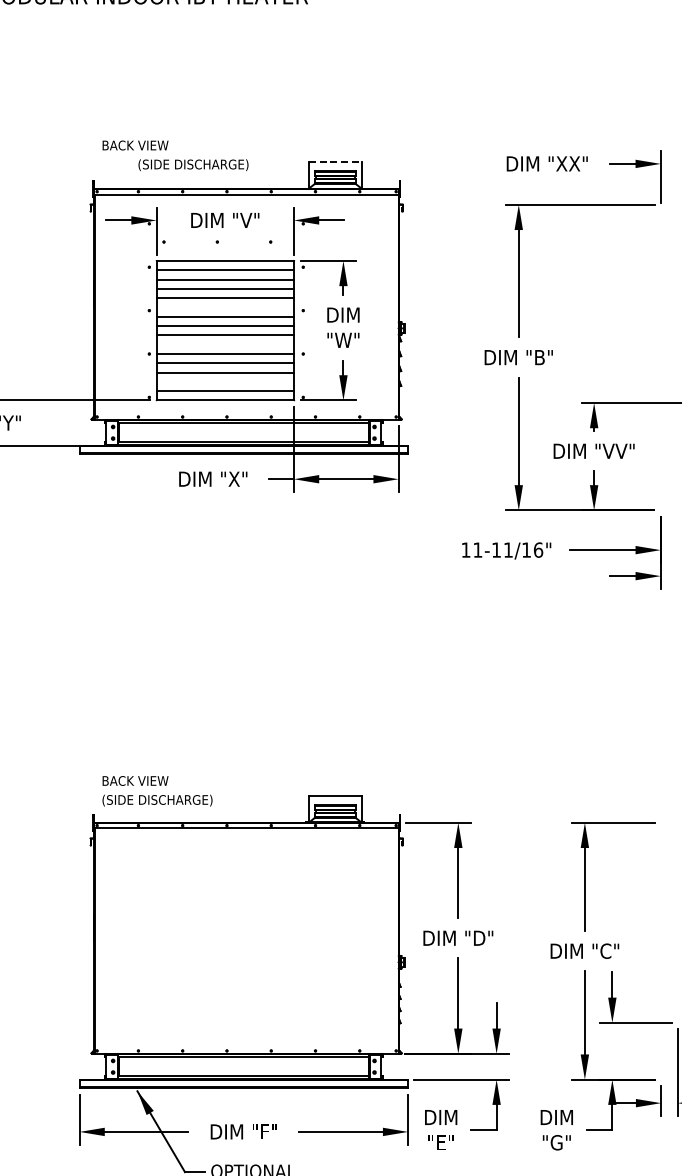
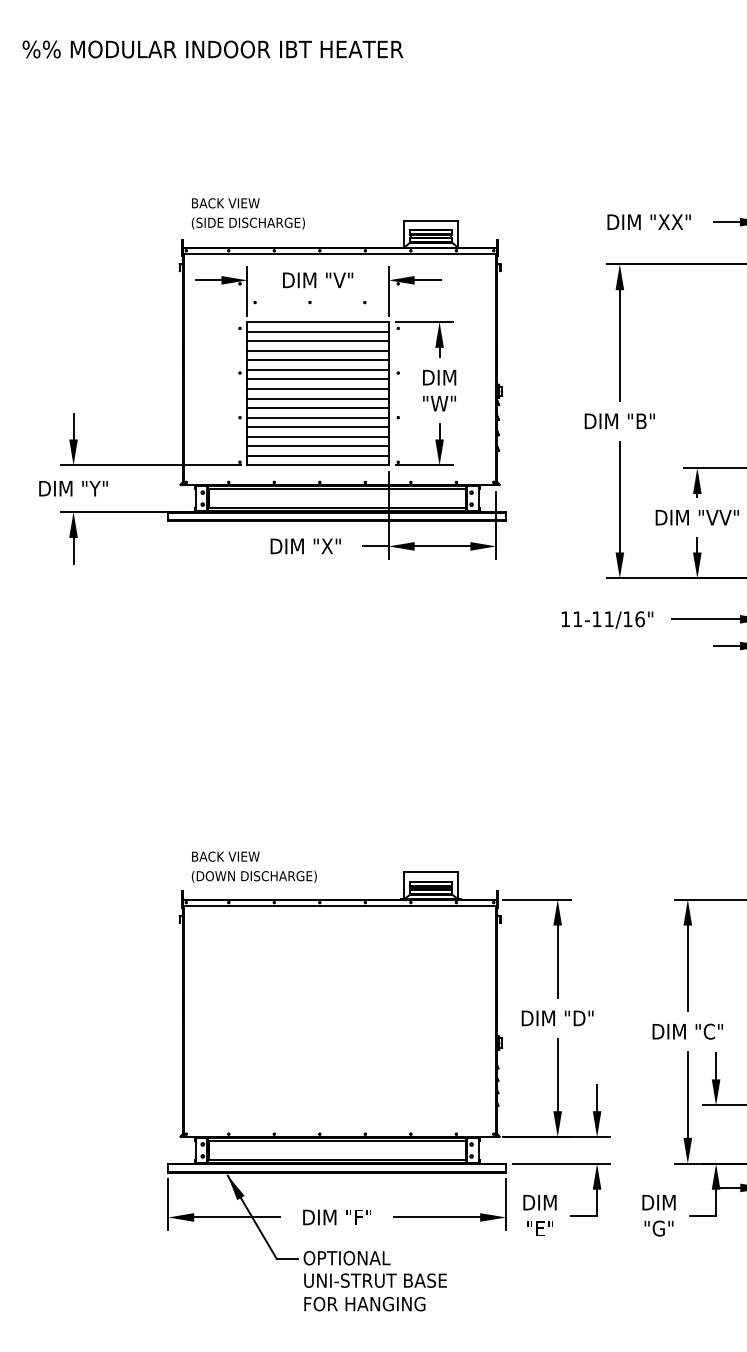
line: (335, 162) -> (431, 220), dashed -> solid
text: (192, 165) -> (247, 223), moved
line: (225, 307) -> (318, 369), added
line: (225, 345) -> (318, 408), added
line: (225, 382) -> (318, 446), added
text: (165, 800) -> (256, 876), (SIDE DISCHARGE) -> (DOWN DISCHARGE)

